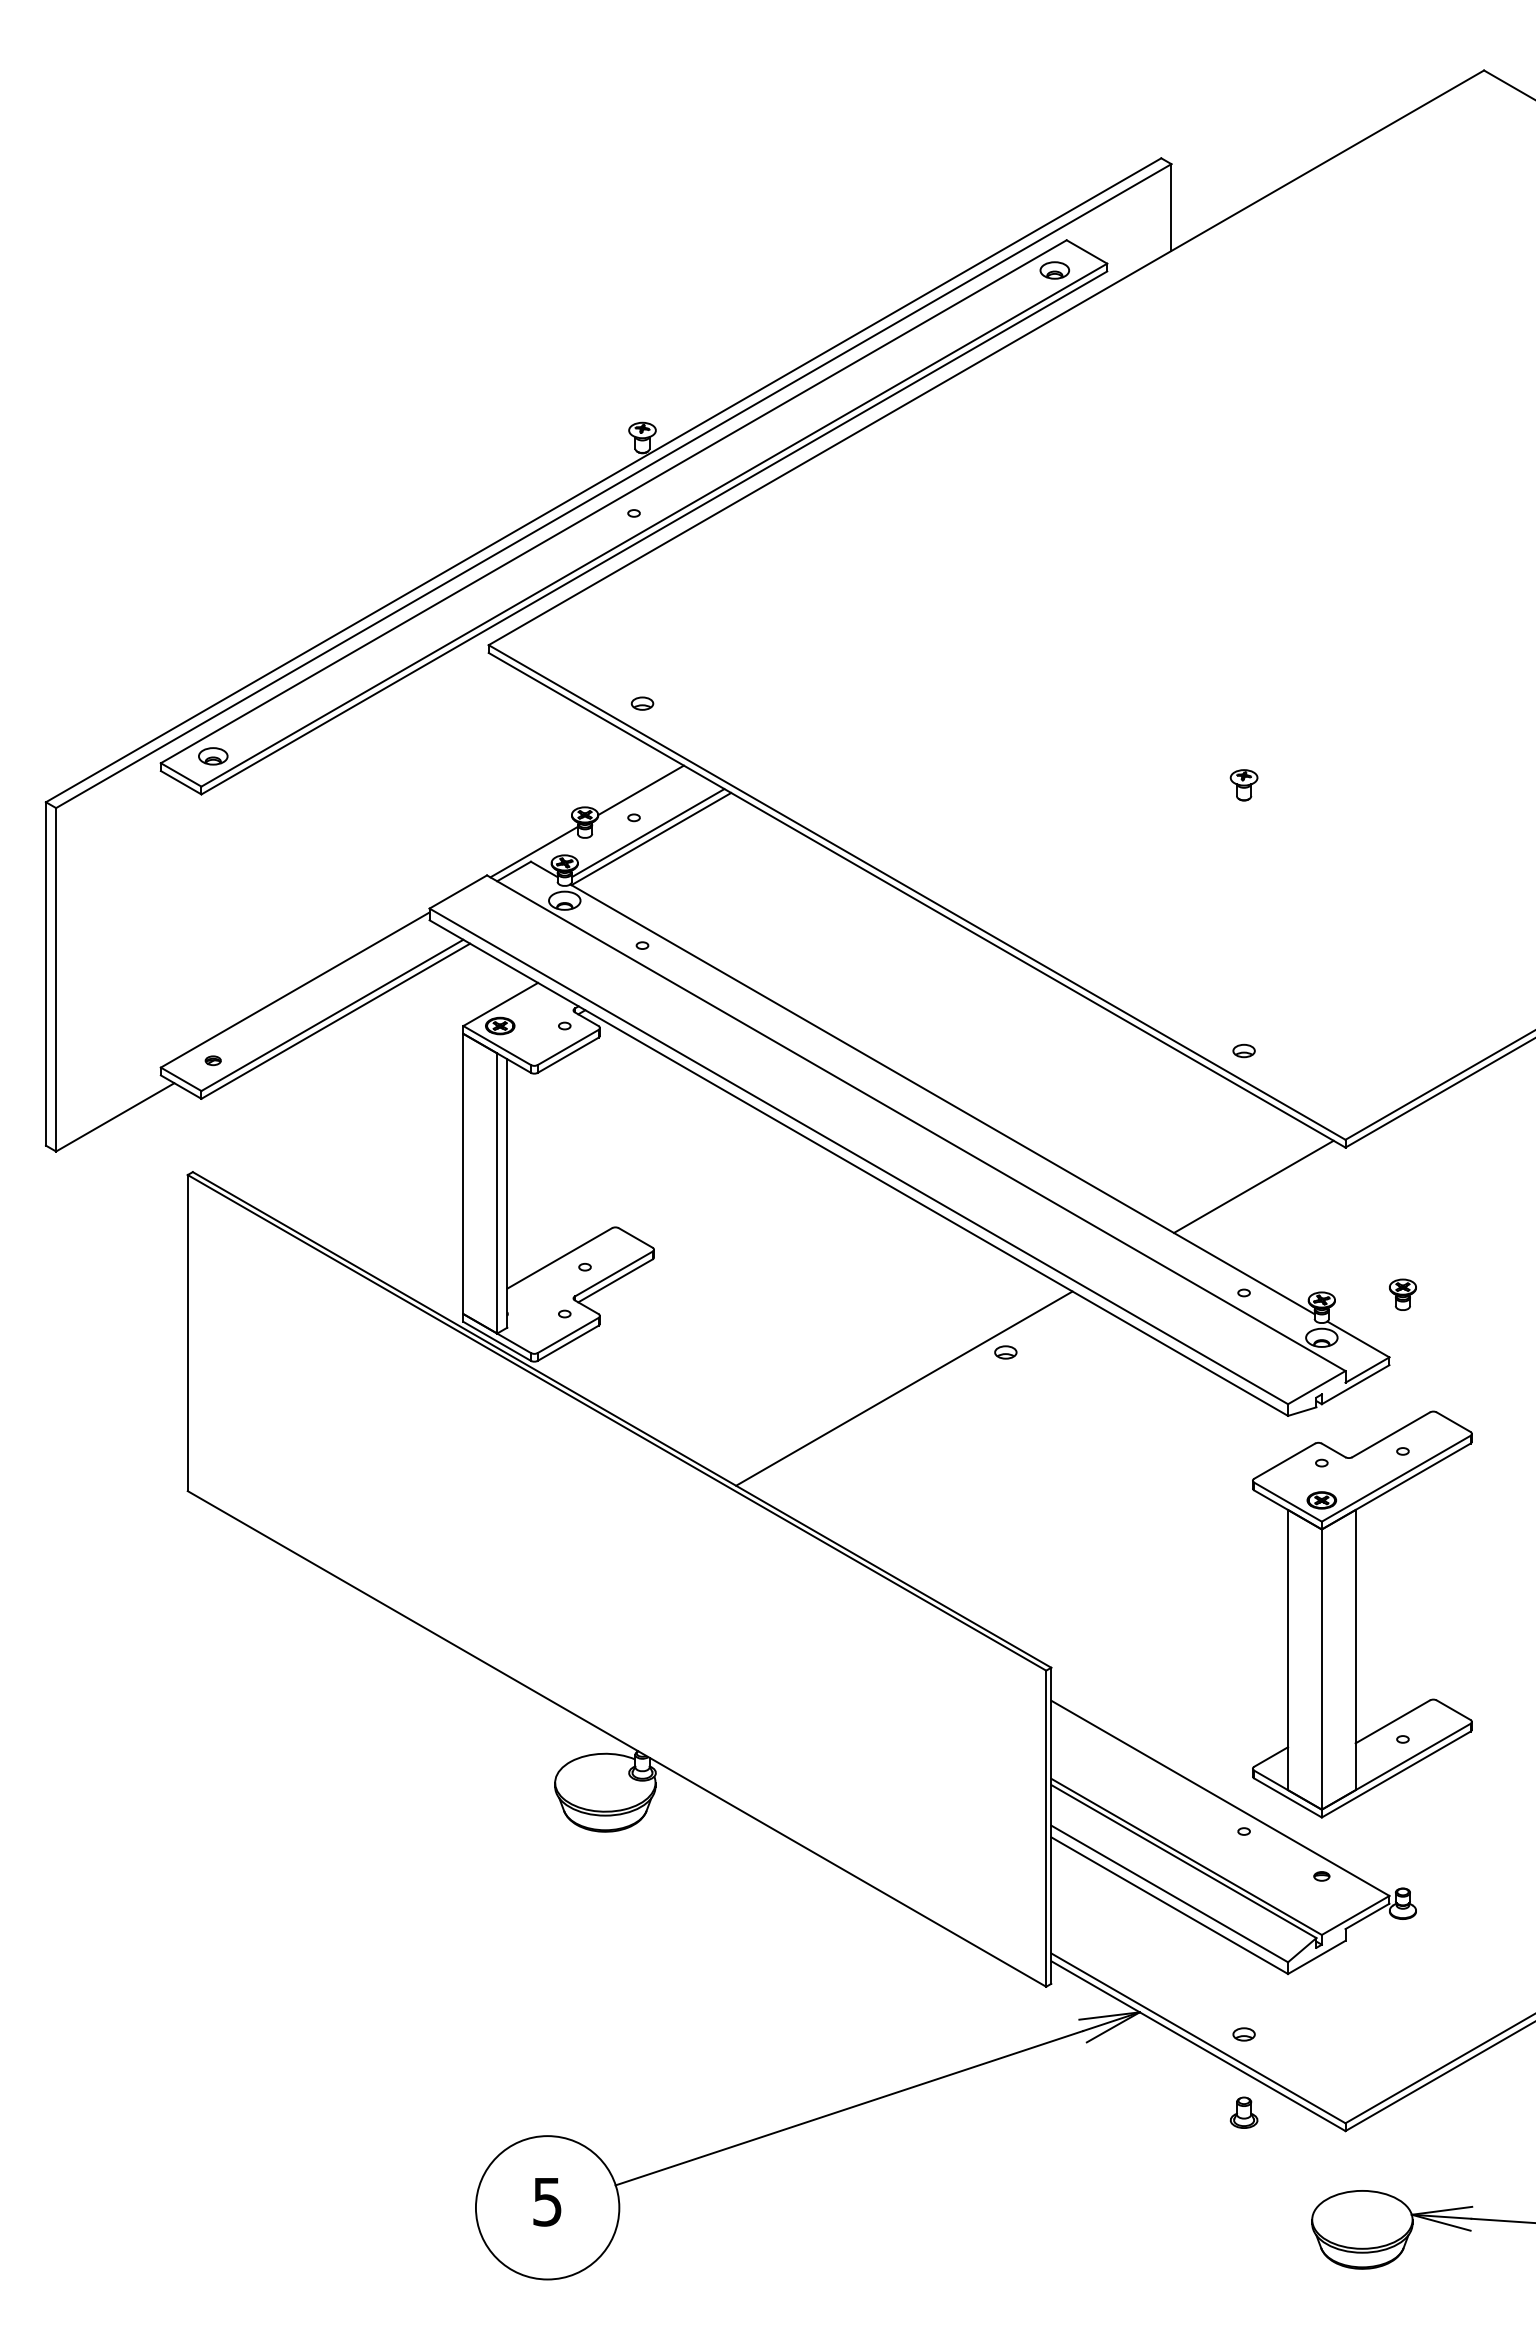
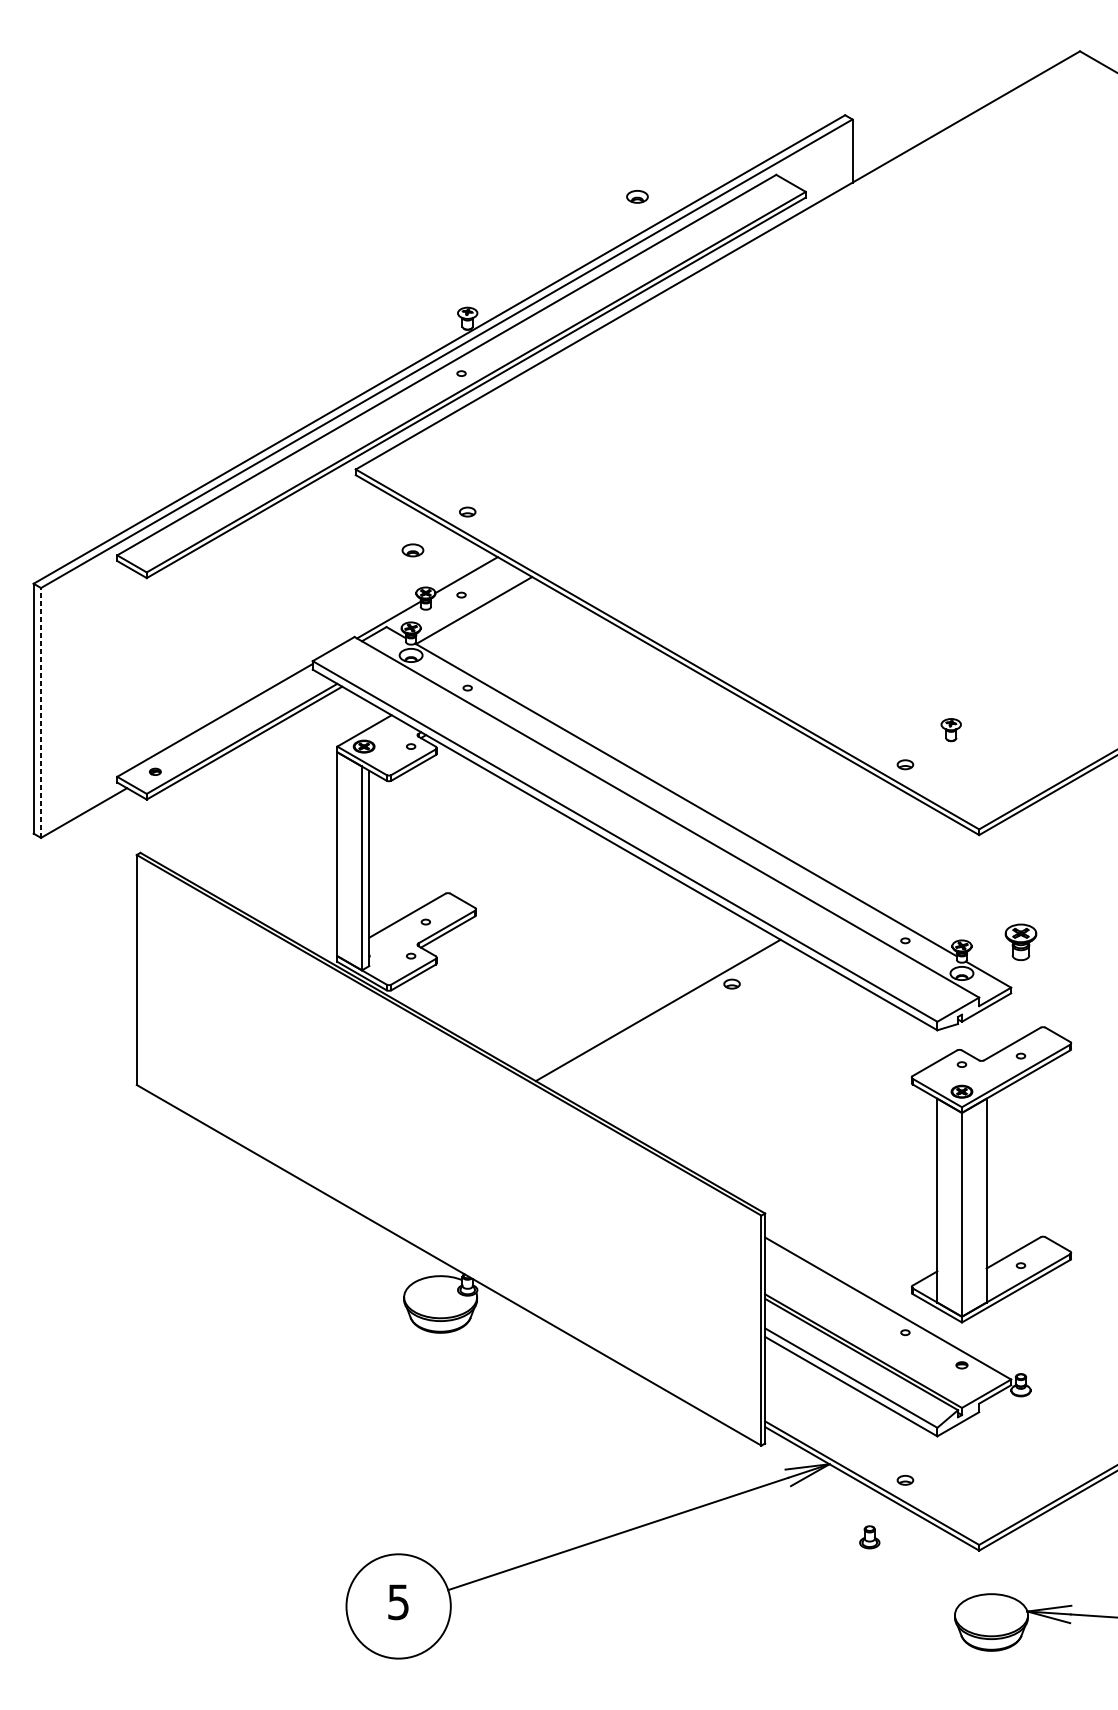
part: (1054, 270) -> (637, 196), moved
part: (213, 756) -> (413, 550), moved
part: (1243, 785) -> (950, 730), moved
line: (647, 833) -> (471, 606), removed
line: (56, 979) -> (41, 712), solid -> dashed
line: (1253, 1186) -> (912, 863), removed
part: (1402, 1294) -> (1020, 941), size x1.6
part: (1243, 2112) -> (869, 1537), moved

